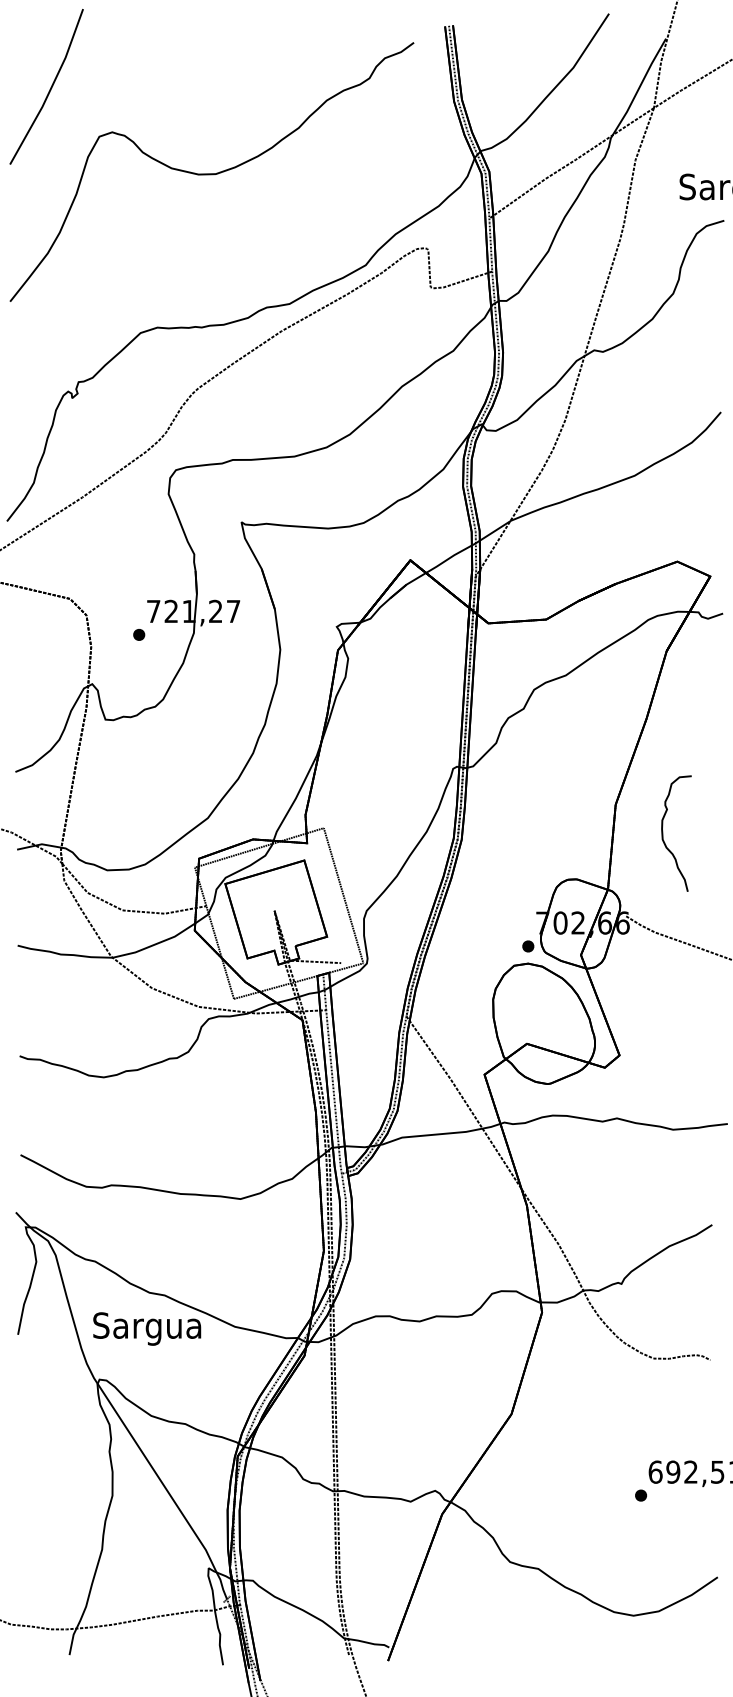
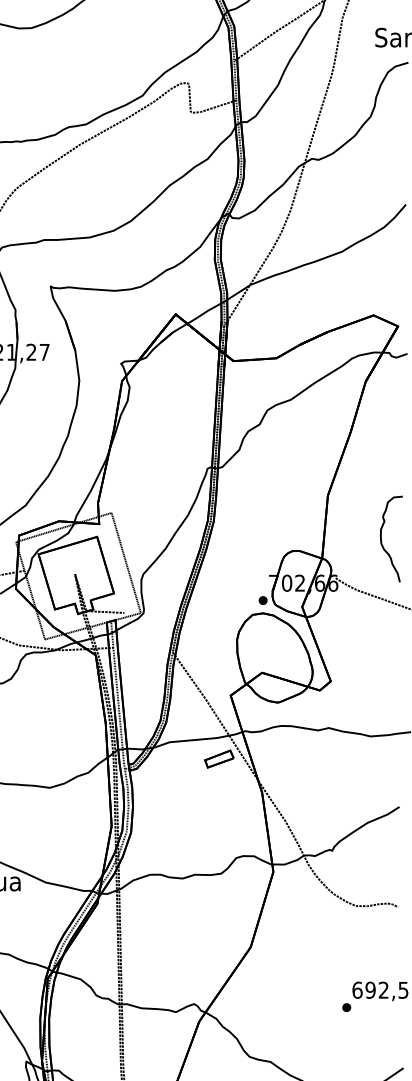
curve: (663, 833) -> (381, 539), moved
part: (469, 1159) -> (219, 758), added

